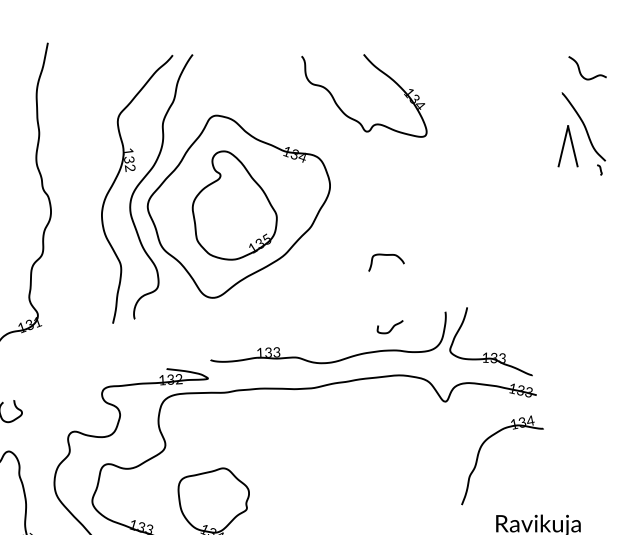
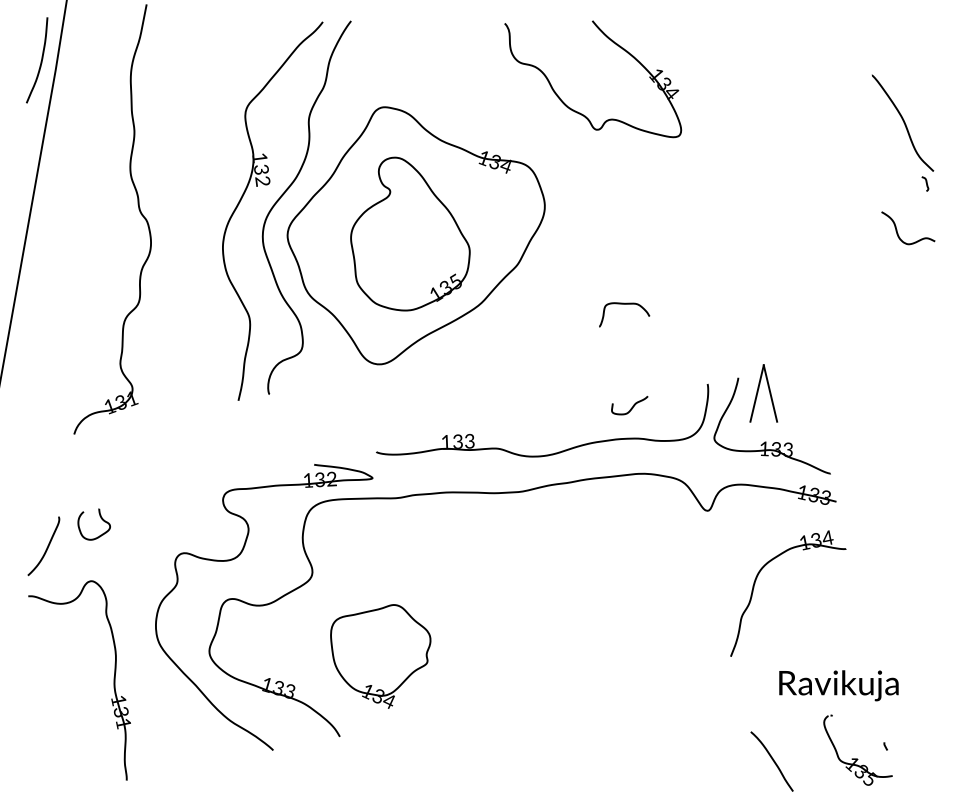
curve: (579, 69) -> (897, 229), moved
part: (567, 146) -> (763, 393), moved

